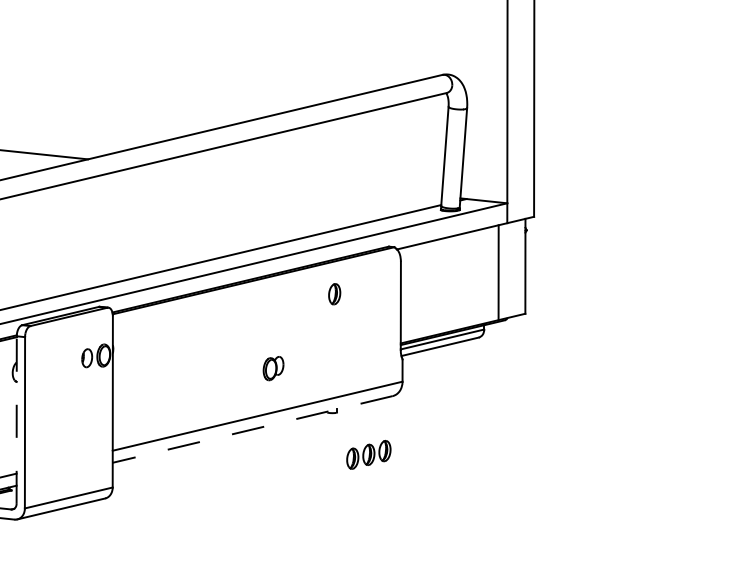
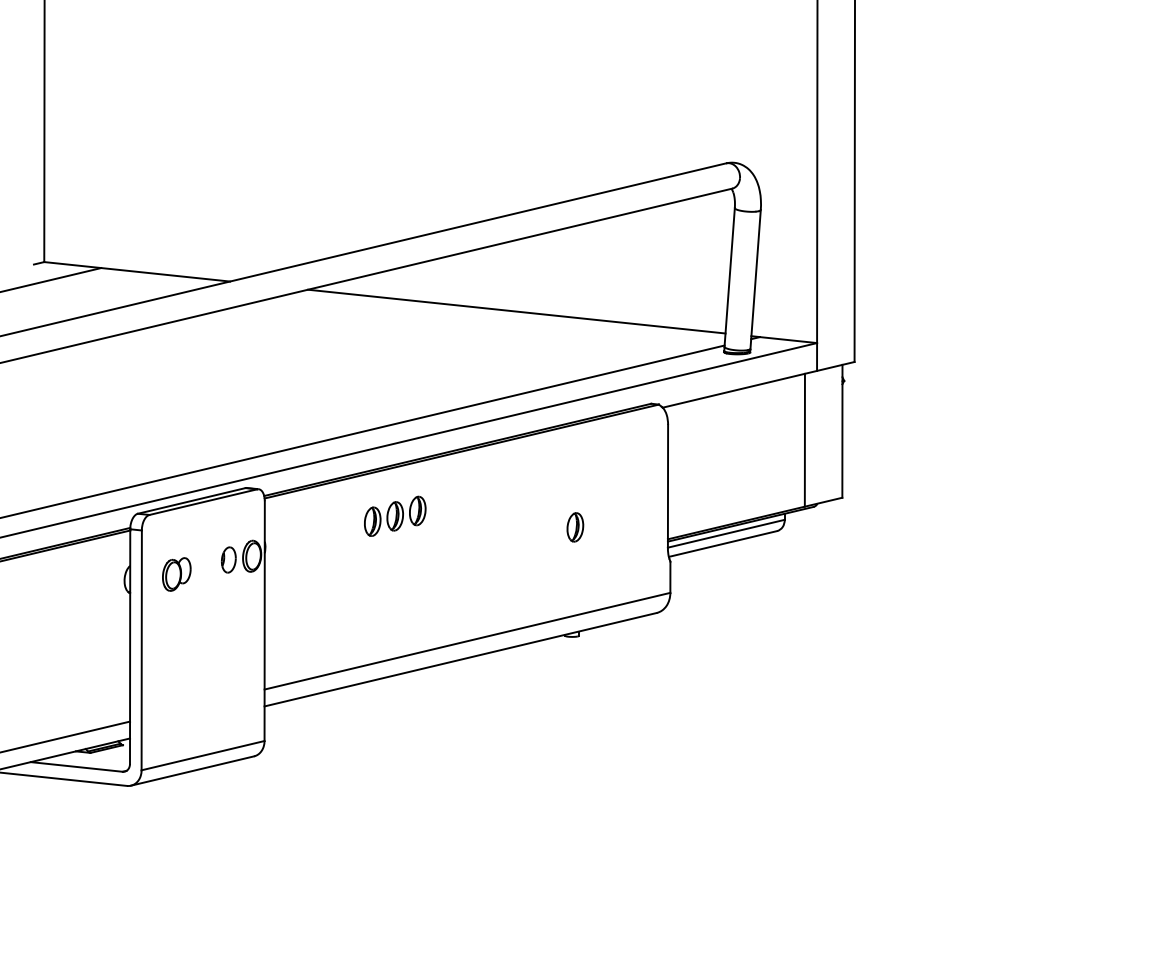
line: (292, 180) -> (516, 311), added
part: (334, 294) -> (575, 527), moved
part: (273, 368) -> (176, 574), moved
line: (16, 420) -> (130, 646), dashed -> solid
line: (252, 429) -> (460, 659), dashed -> solid
part: (369, 454) -> (395, 515), moved

